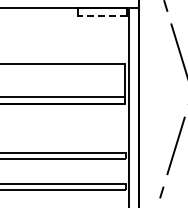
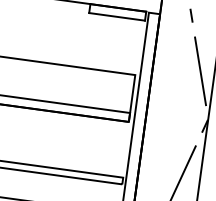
line: (101, 15) -> (116, 16), dashed -> solid

